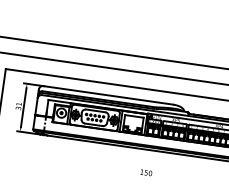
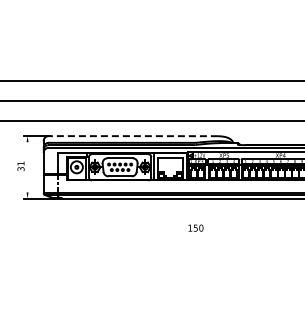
line: (108, 95) -> (133, 136), solid -> dashed
line: (23, 107) -> (27, 167), removed

